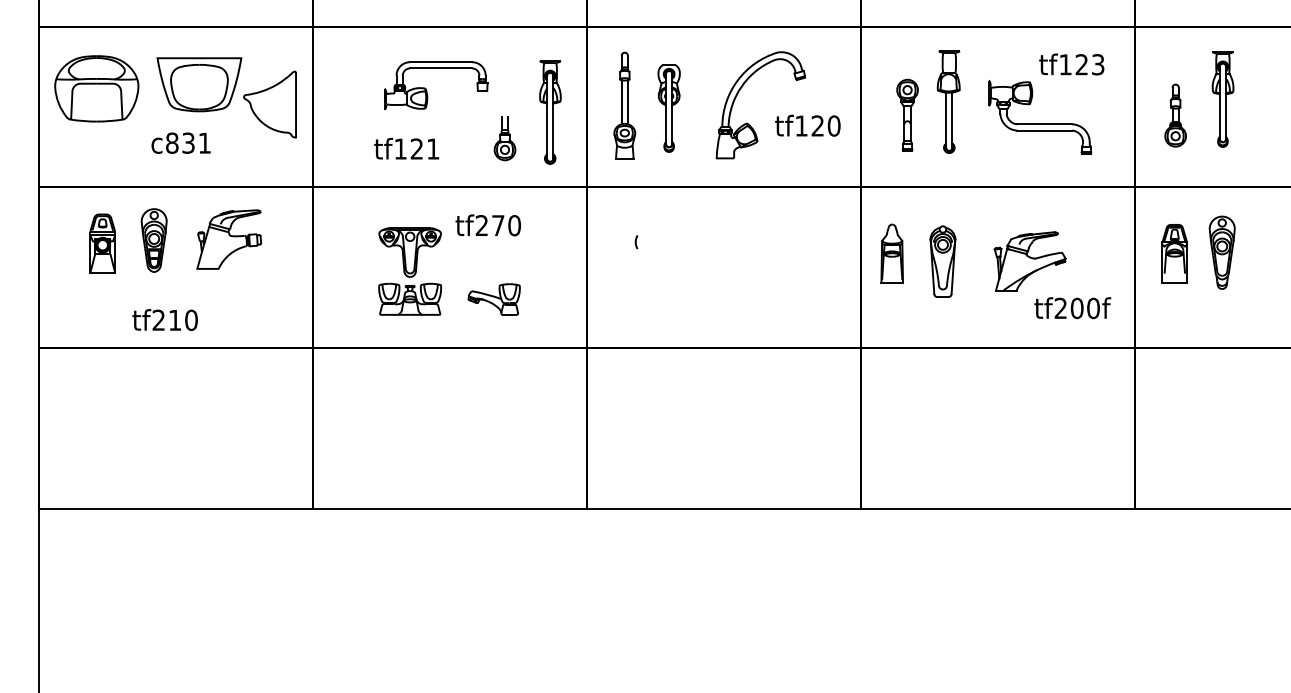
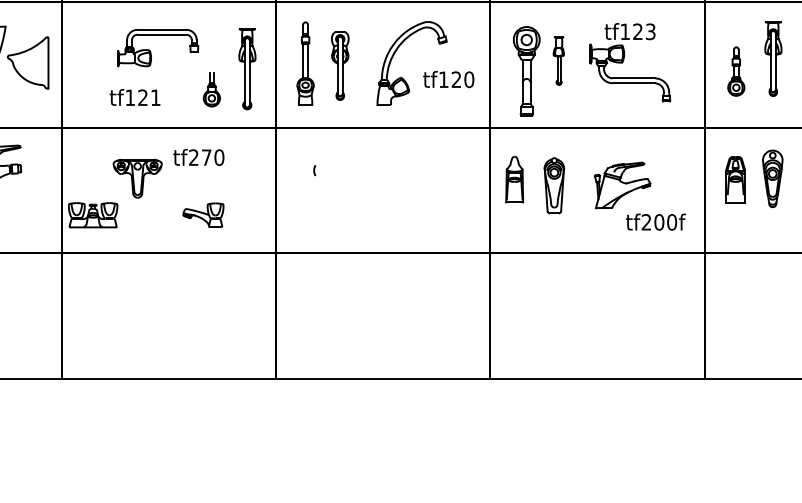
text: (1071, 64) -> (629, 31), moved
part: (948, 101) -> (558, 60), size x0.6
part: (907, 114) -> (526, 70), size x1.6
part: (410, 298) -> (93, 214), moved

